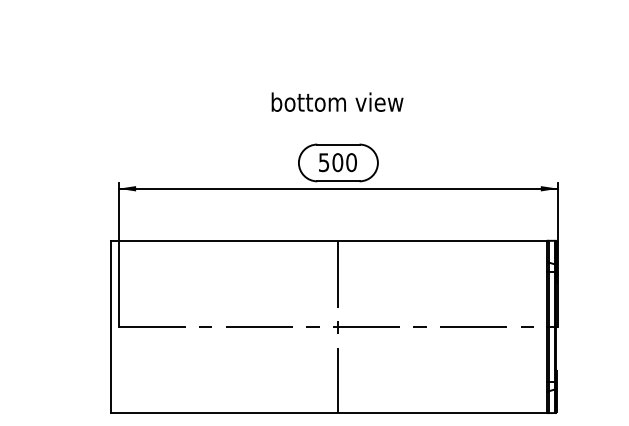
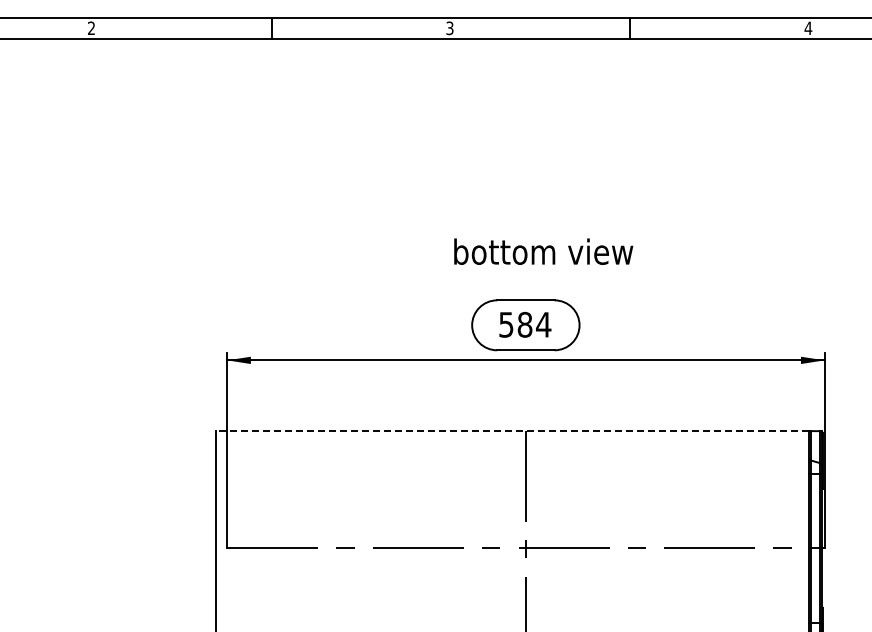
text: (337, 102) -> (543, 251), moved
text: (344, 162) -> (534, 324), 500 -> 584
line: (328, 240) -> (512, 430), solid -> dashed

